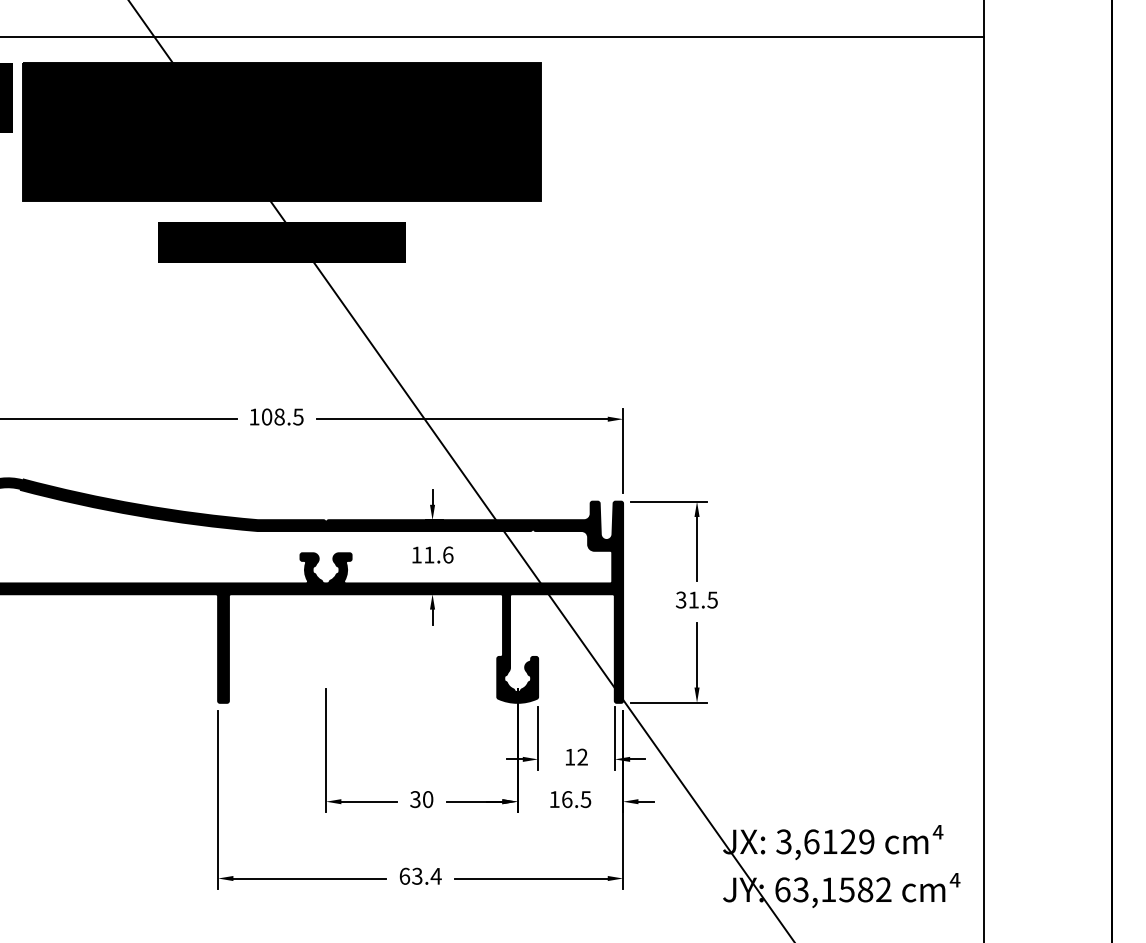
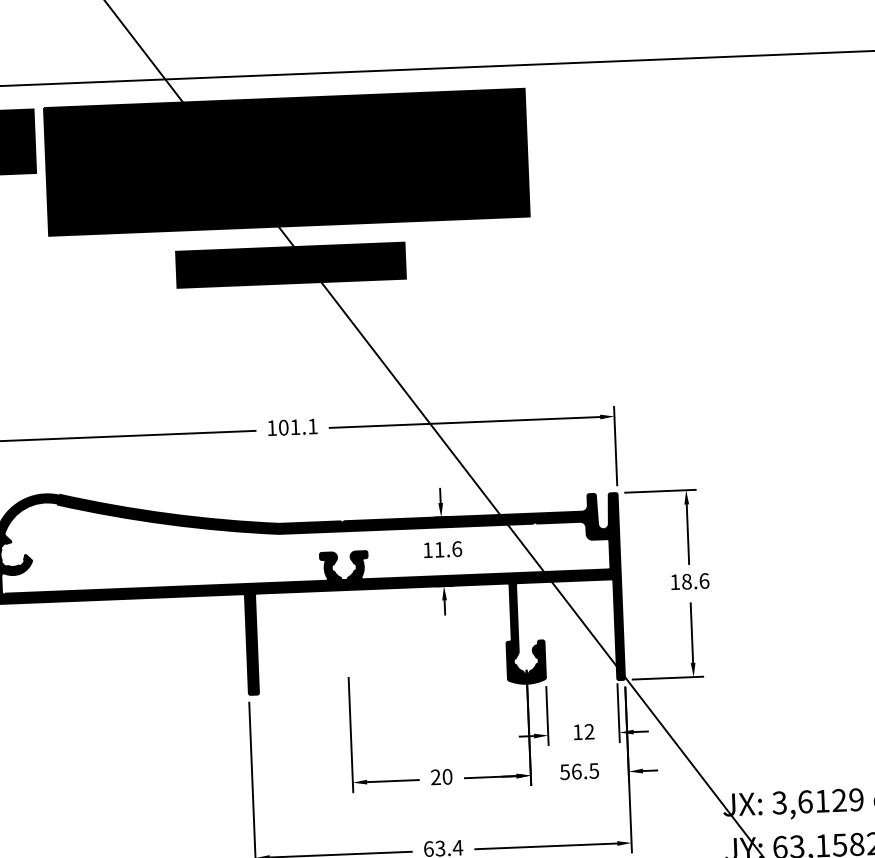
text: (288, 416) -> (303, 426), 108.5 -> 101.1
text: (696, 599) -> (689, 581), 31.5 -> 18.6
text: (415, 799) -> (435, 777), 30 -> 20
text: (554, 799) -> (564, 772), 16.5 -> 56.5

